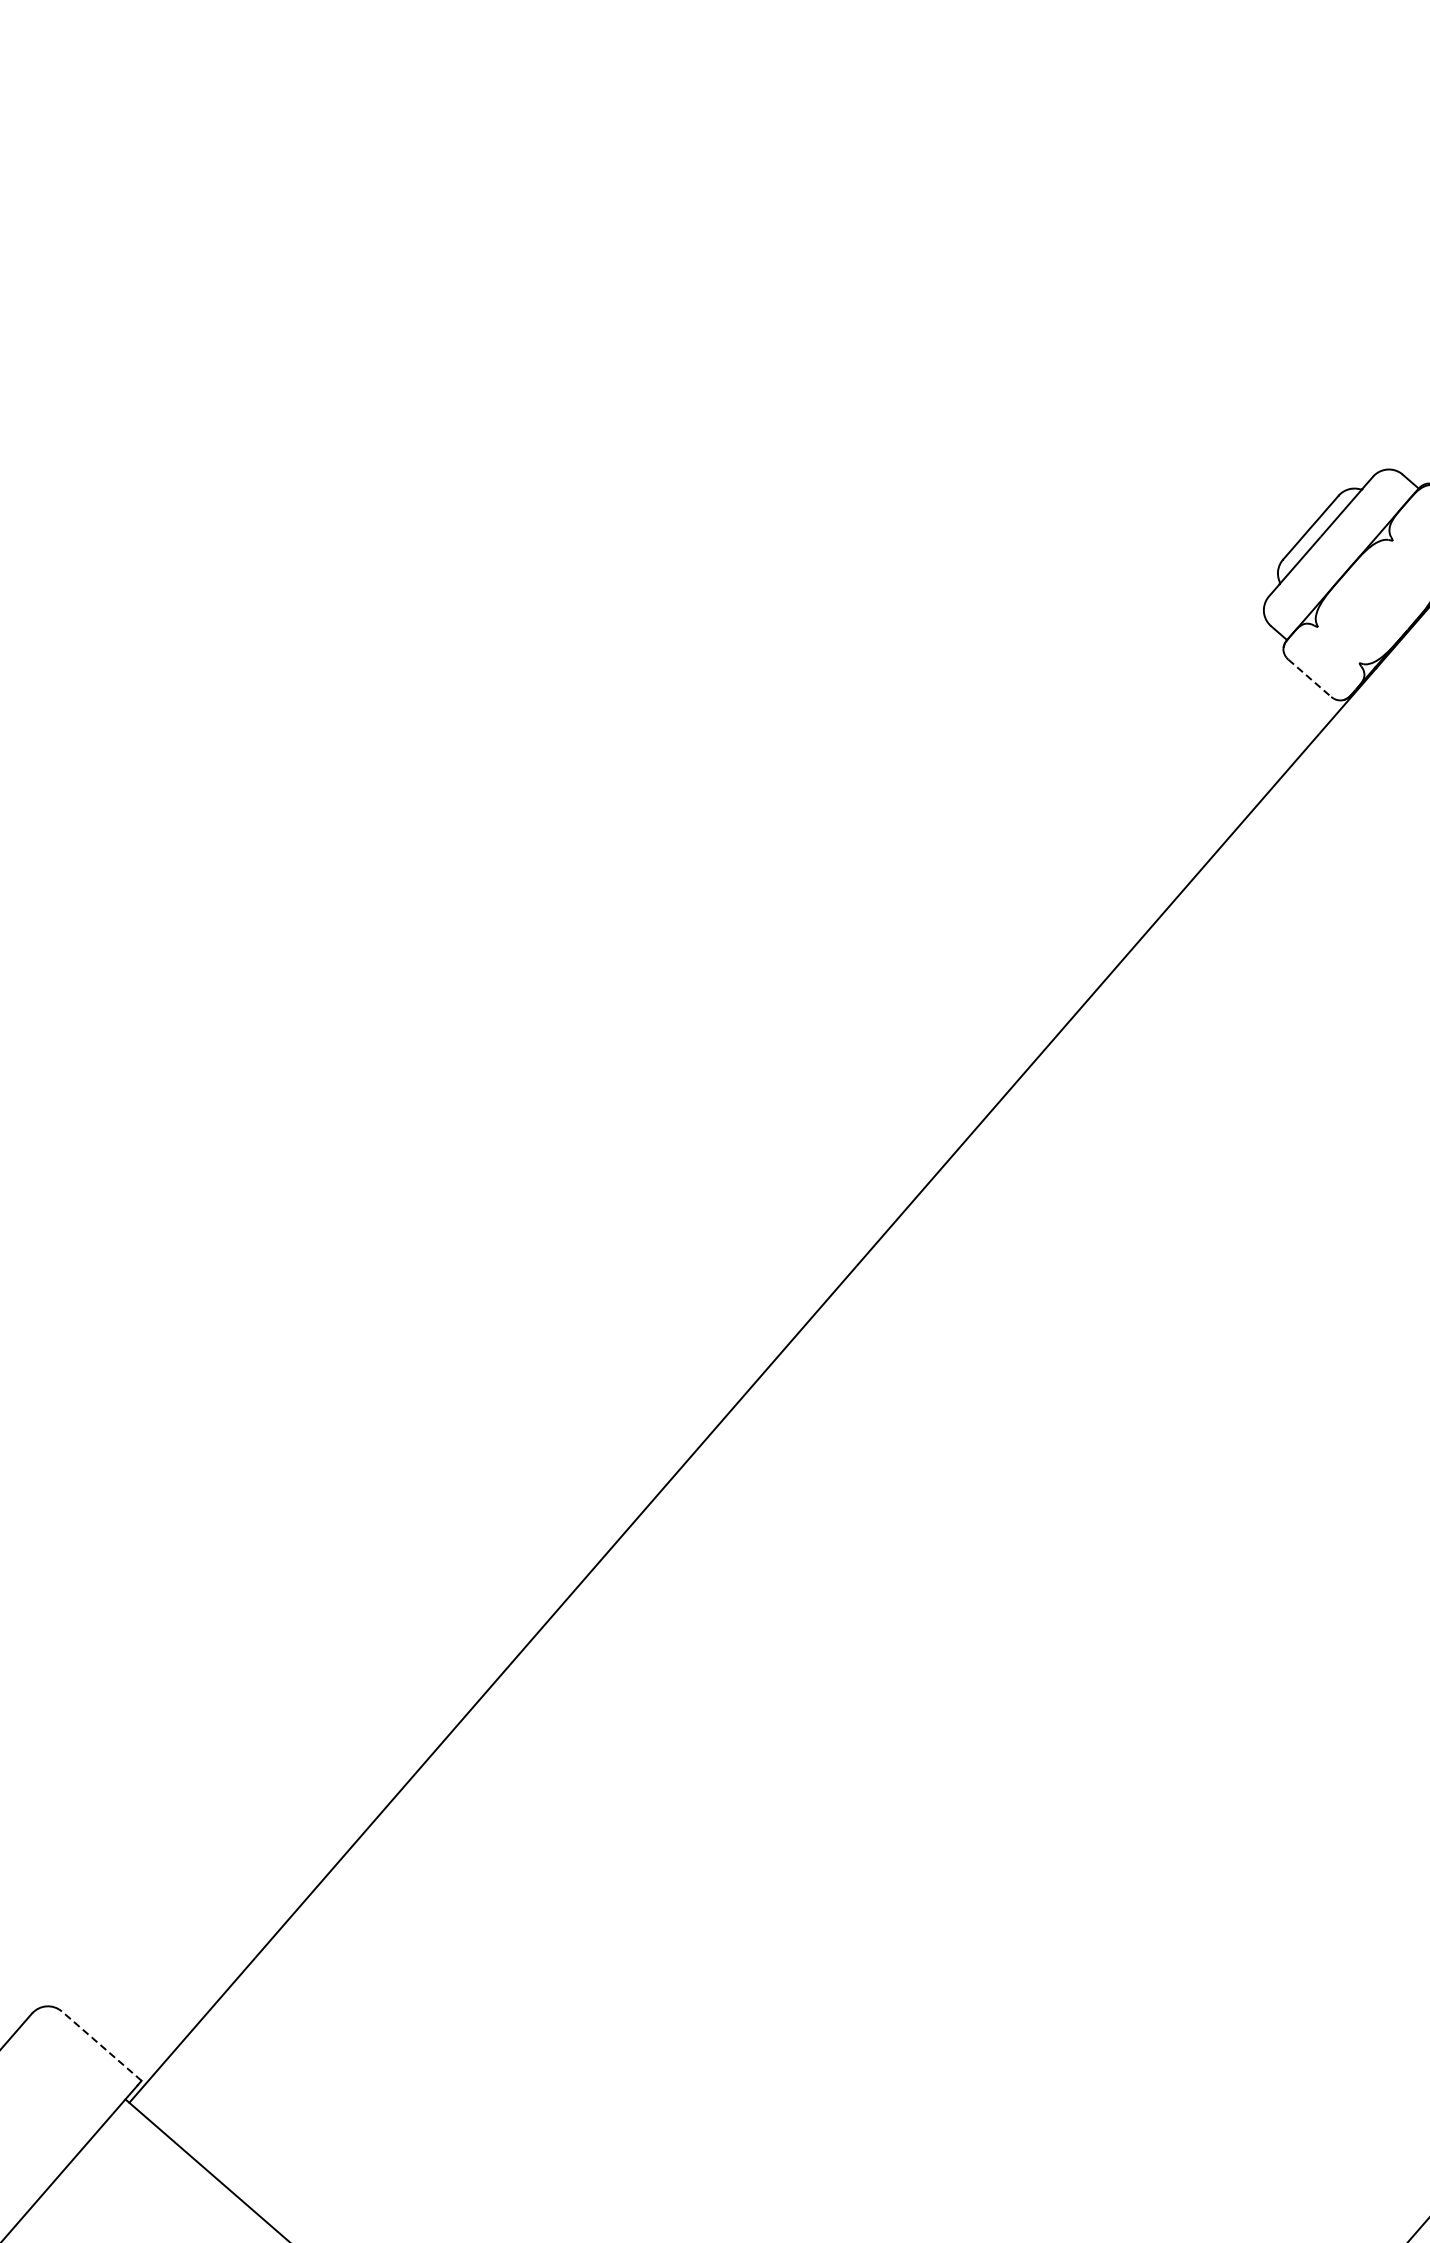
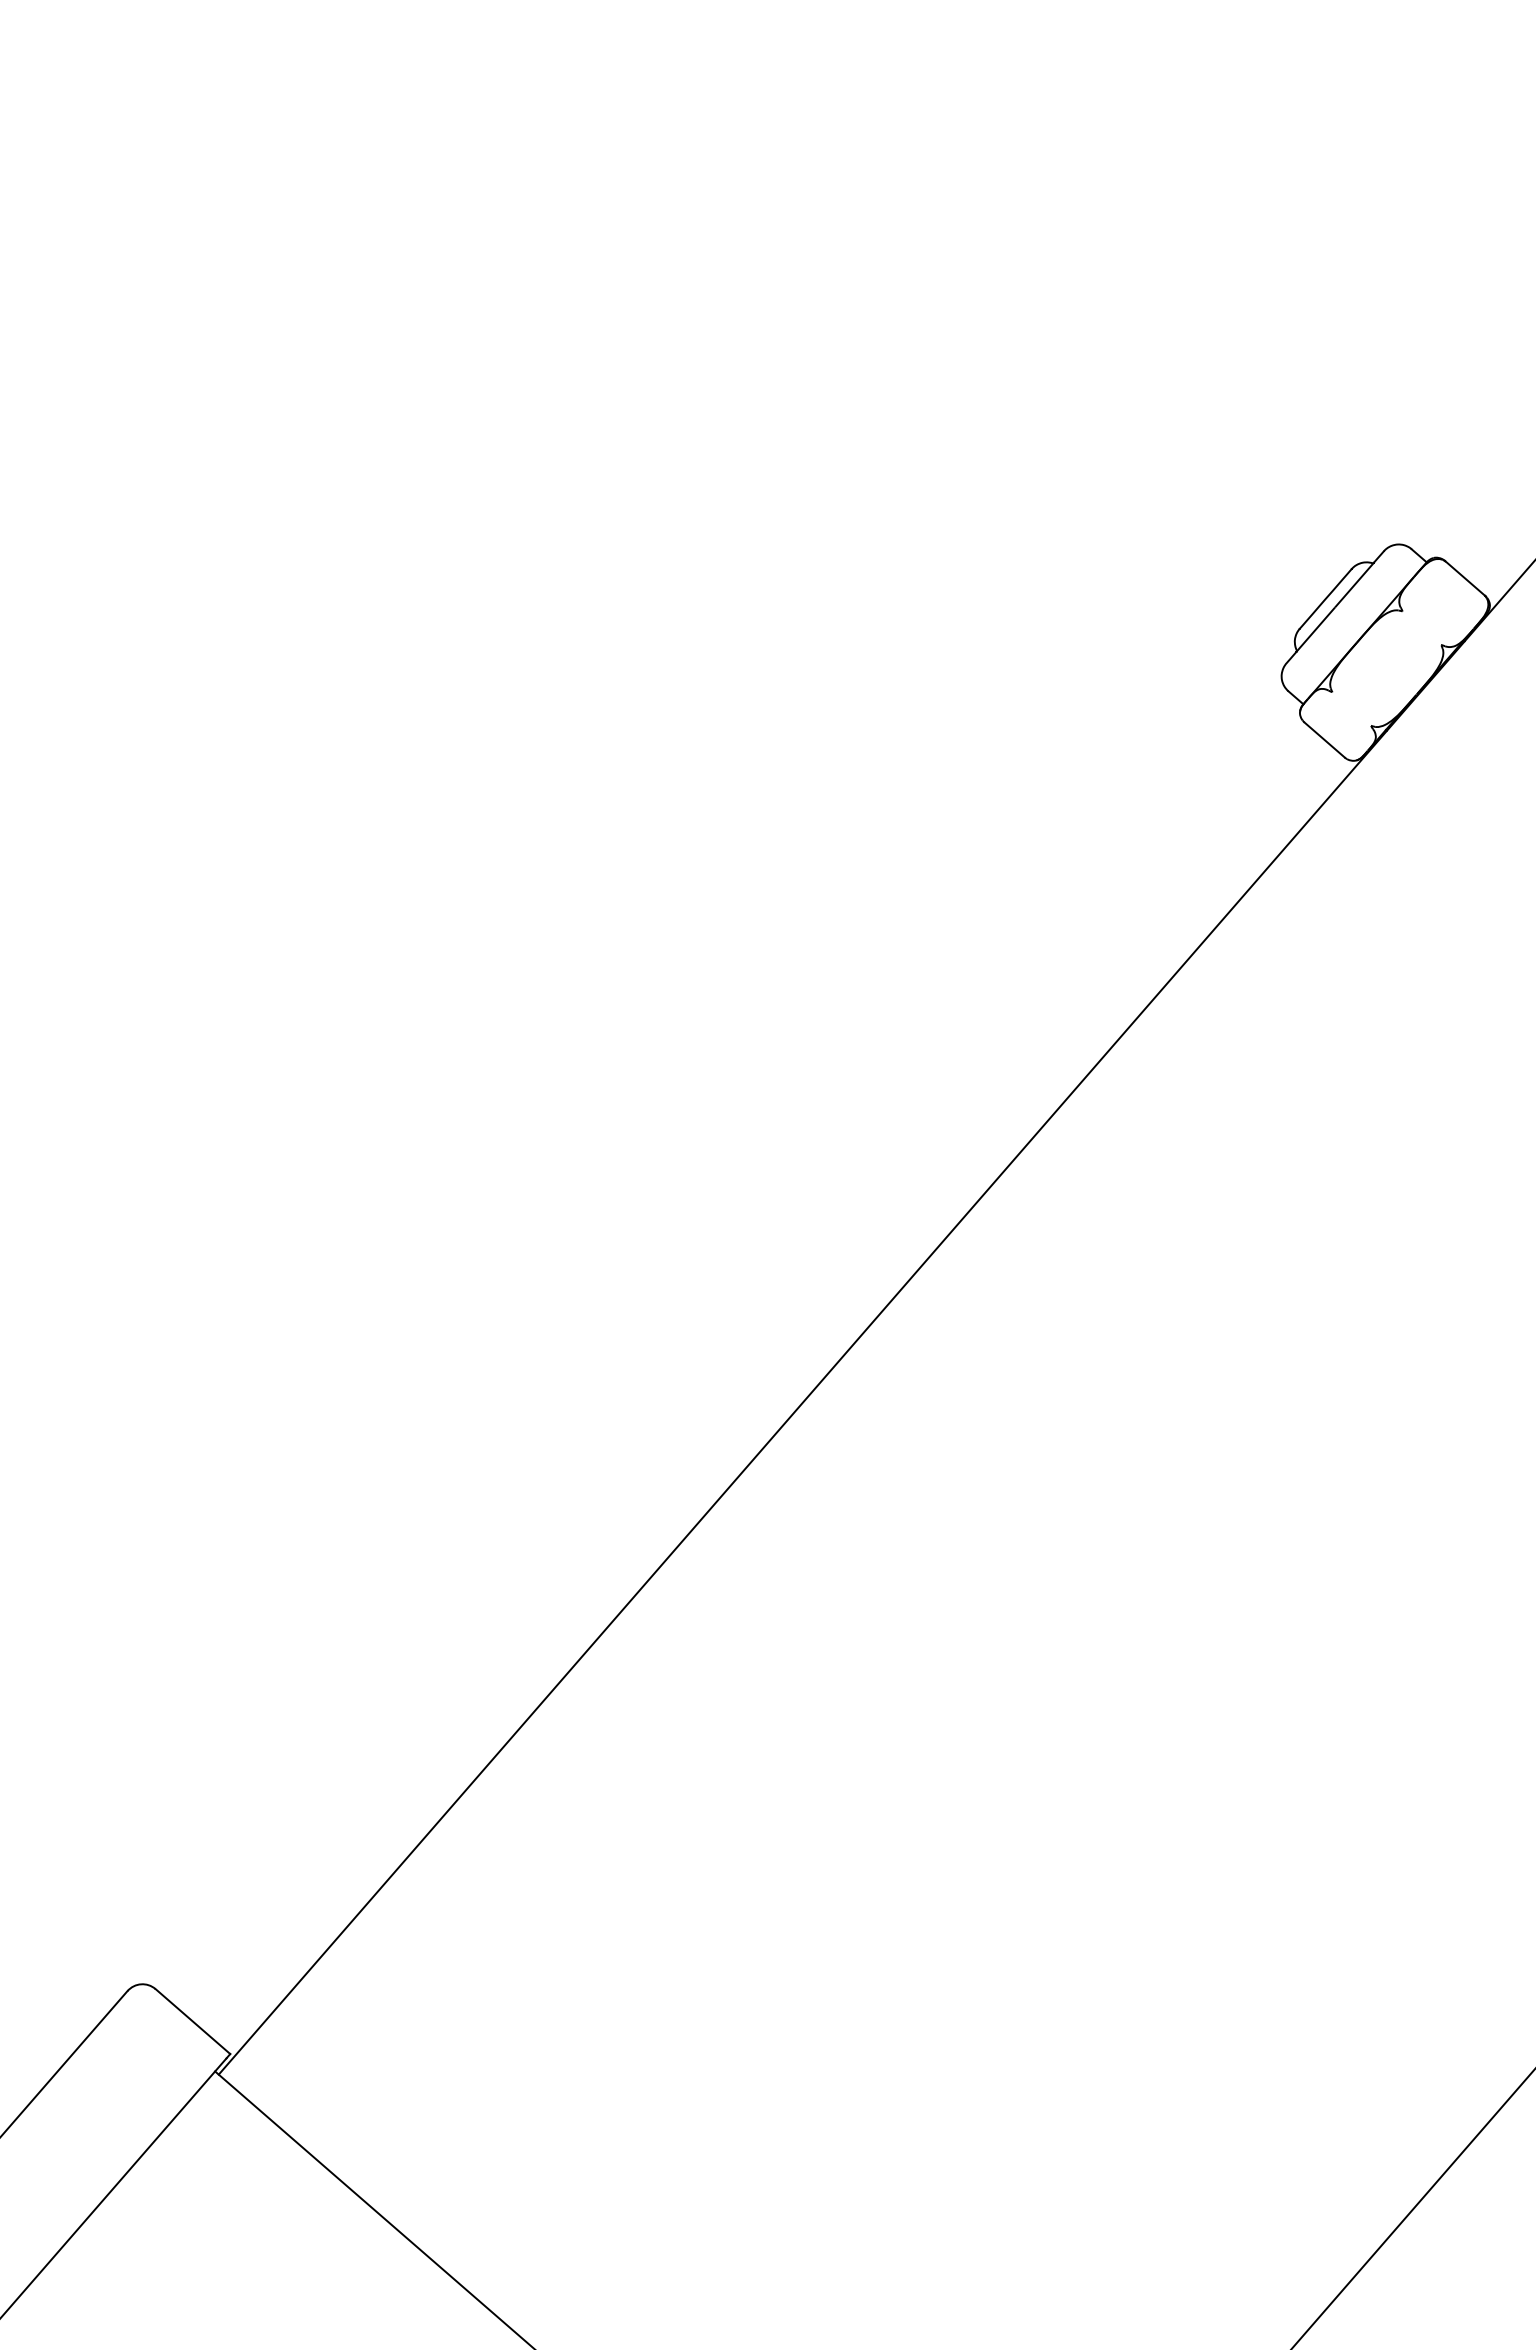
line: (1309, 678) -> (1324, 740), dashed -> solid
line: (101, 2046) -> (192, 2021), dashed -> solid

